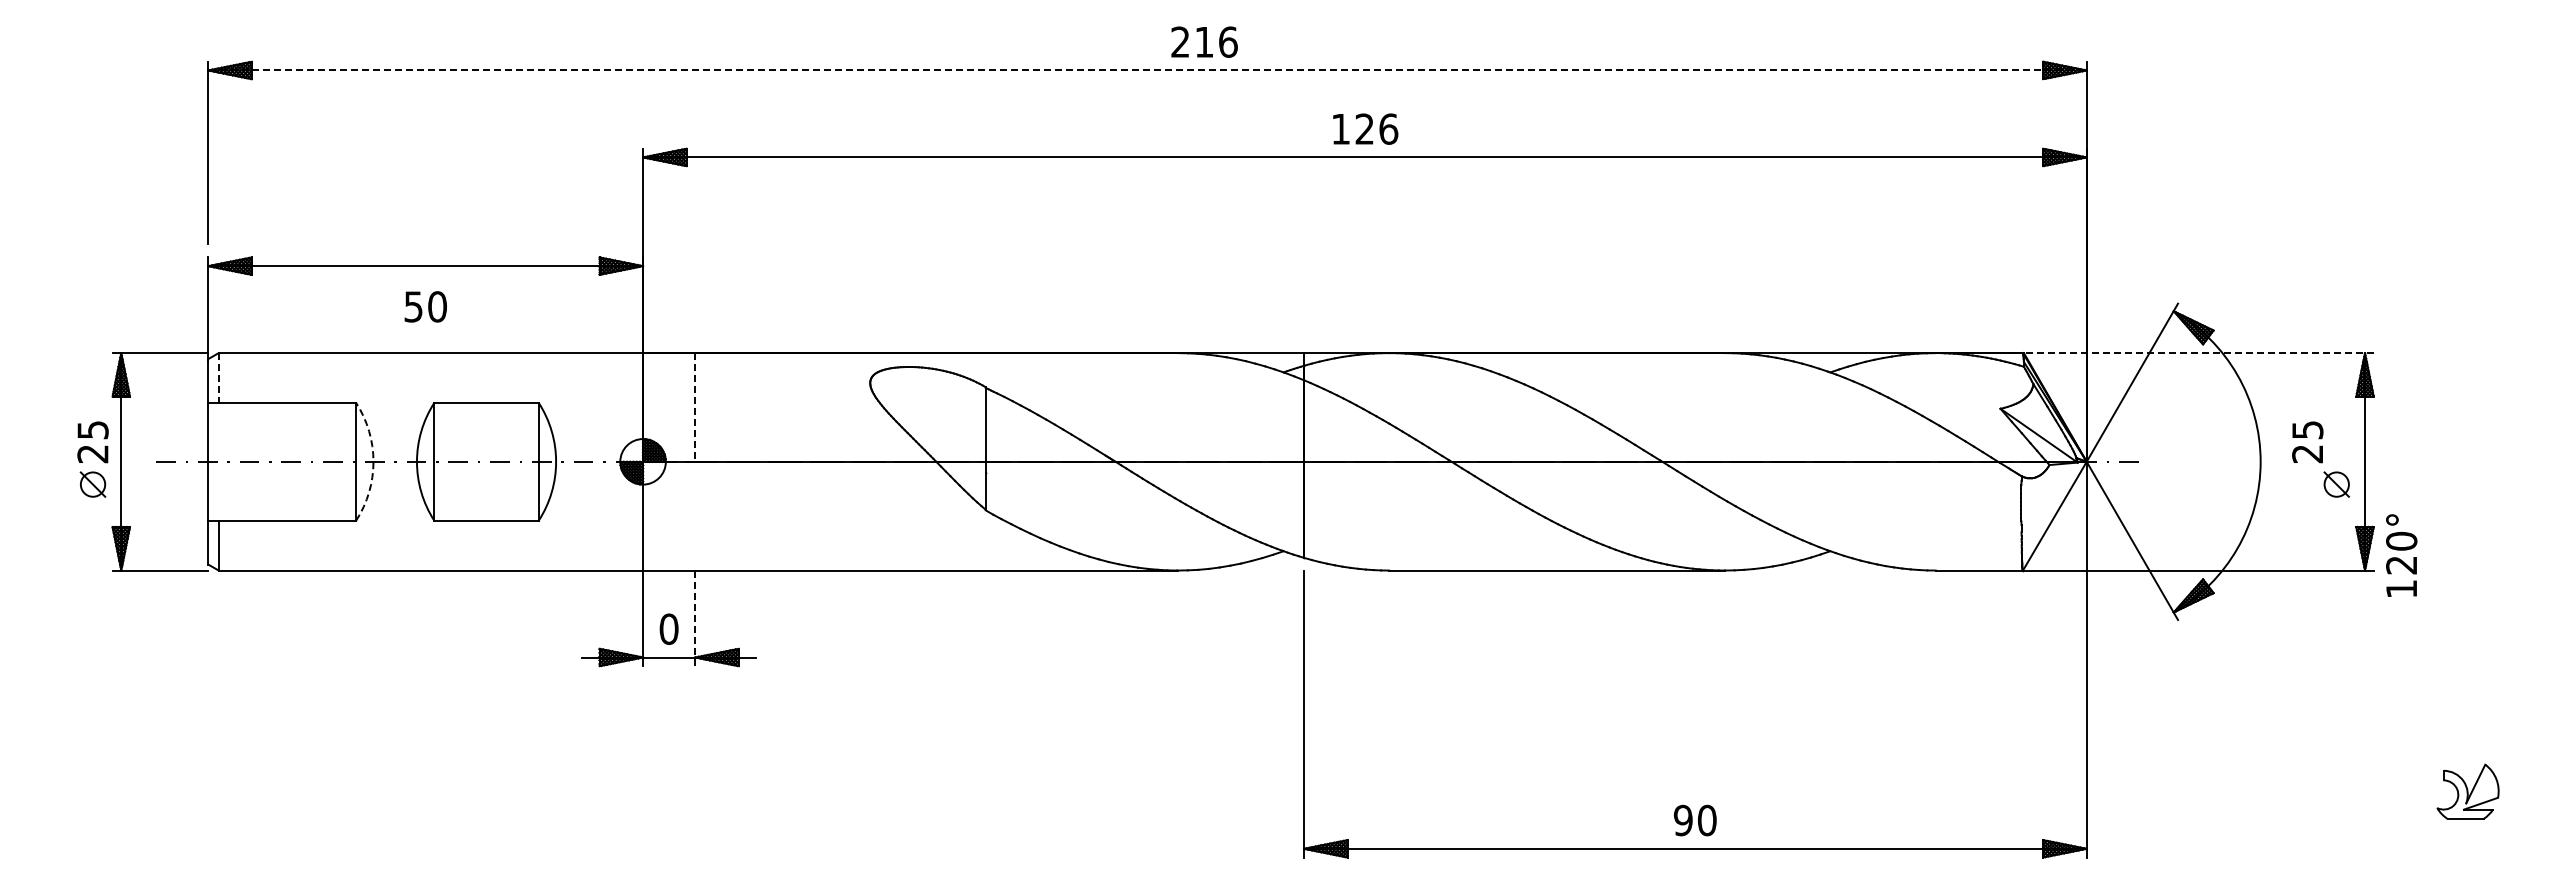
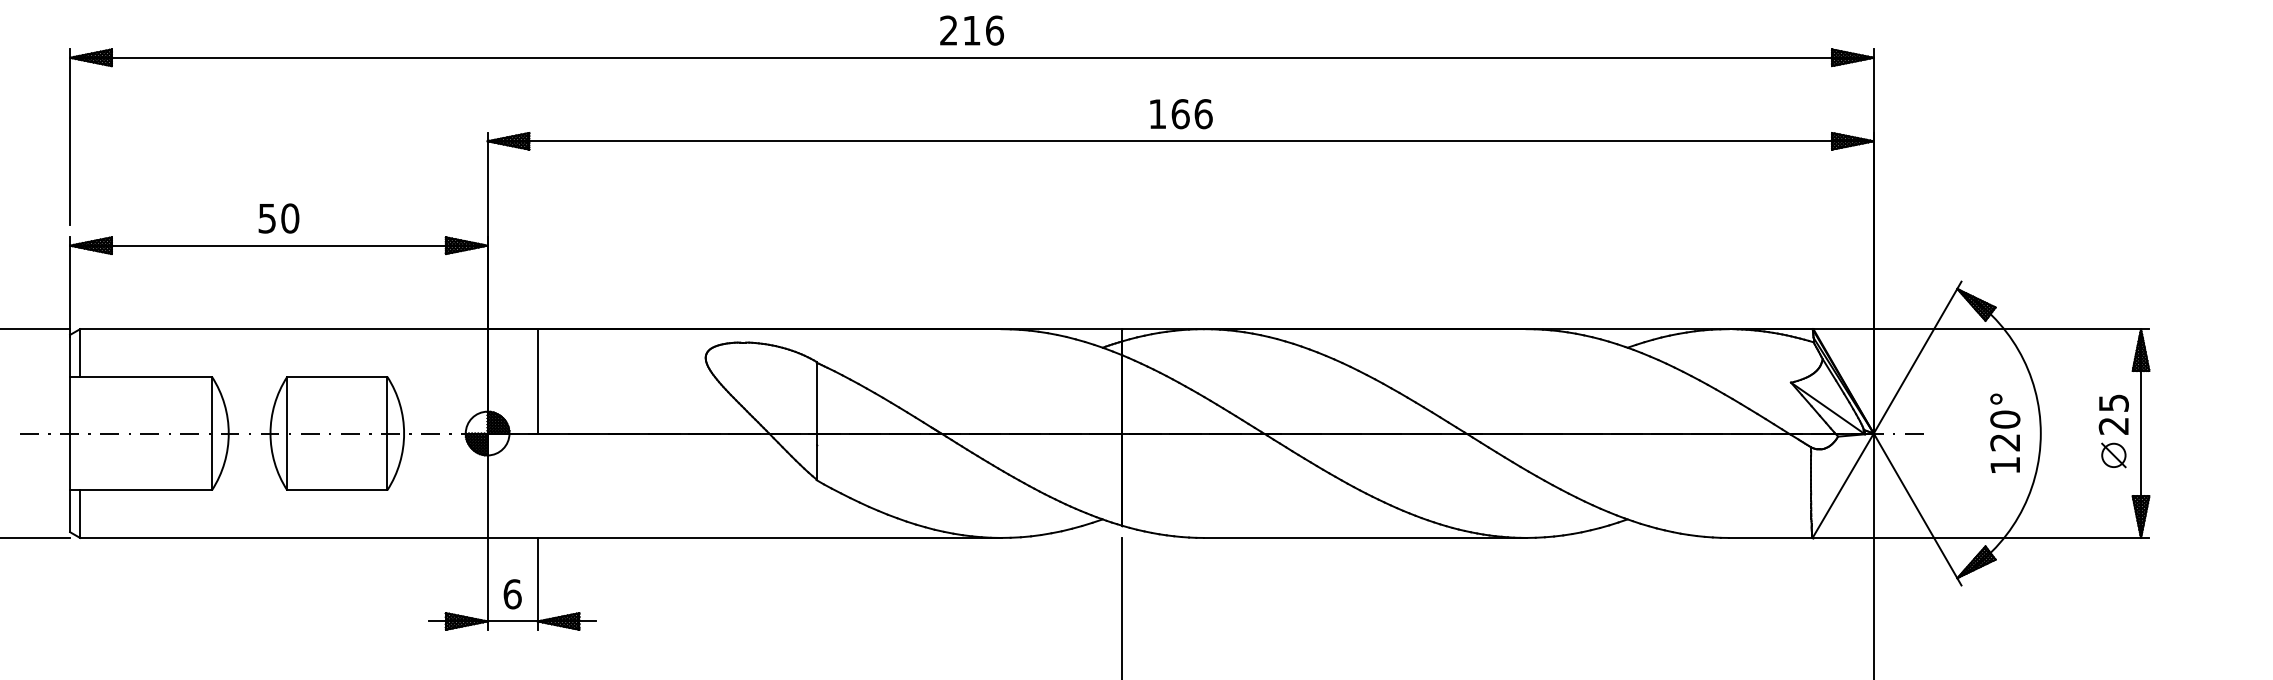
text: (1204, 41) -> (971, 29), moved
line: (1148, 70) -> (972, 57), dashed -> solid
text: (1364, 128) -> (1180, 113), 126 -> 166
text: (425, 306) -> (278, 218), moved
line: (2198, 353) -> (1981, 329), dashed -> solid
line: (218, 378) -> (79, 353), dashed -> solid
line: (695, 407) -> (537, 381), dashed -> solid
text: (2307, 442) -> (2113, 415), moved
arc: (373, 461) -> (228, 433), dashed -> solid
text: (2401, 555) -> (2005, 433), moved
line: (695, 618) -> (537, 584), dashed -> solid
text: (668, 628) -> (512, 593), 0 -> 6

